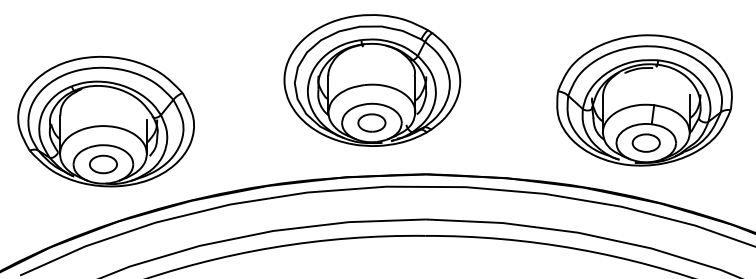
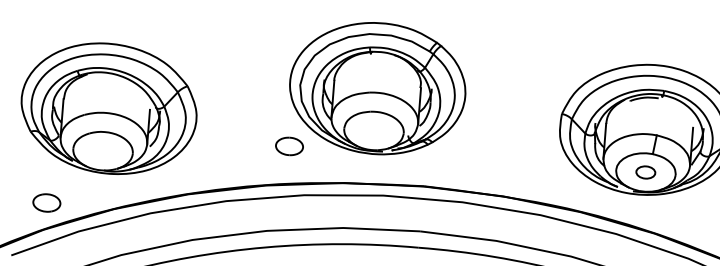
part: (371, 122) -> (289, 145), moved
part: (645, 142) -> (645, 171), size x0.7
part: (103, 164) -> (46, 203), moved

